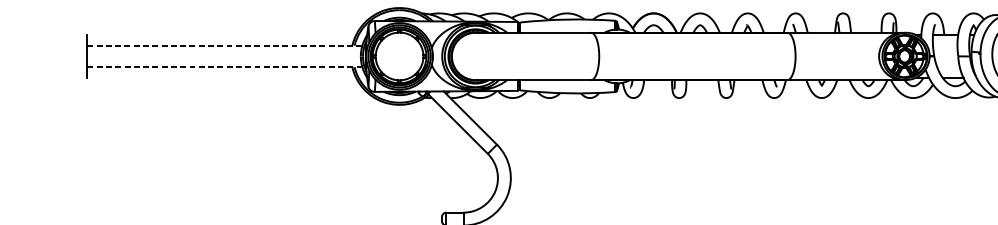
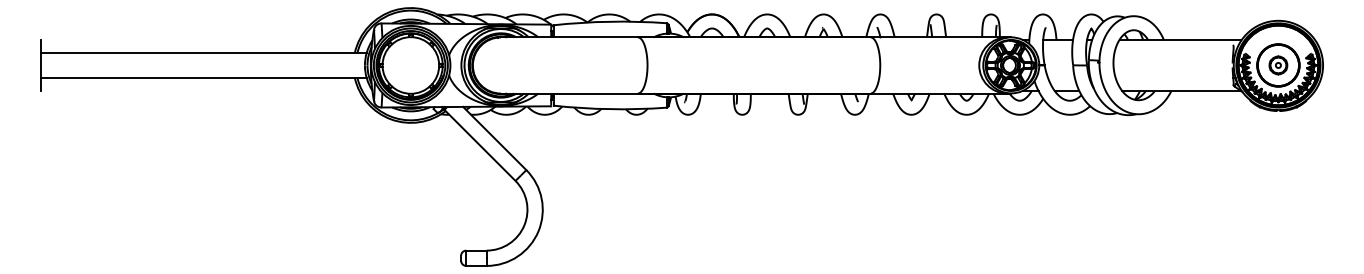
line: (224, 45) -> (203, 52), dashed -> solid
line: (224, 67) -> (203, 78), dashed -> solid

